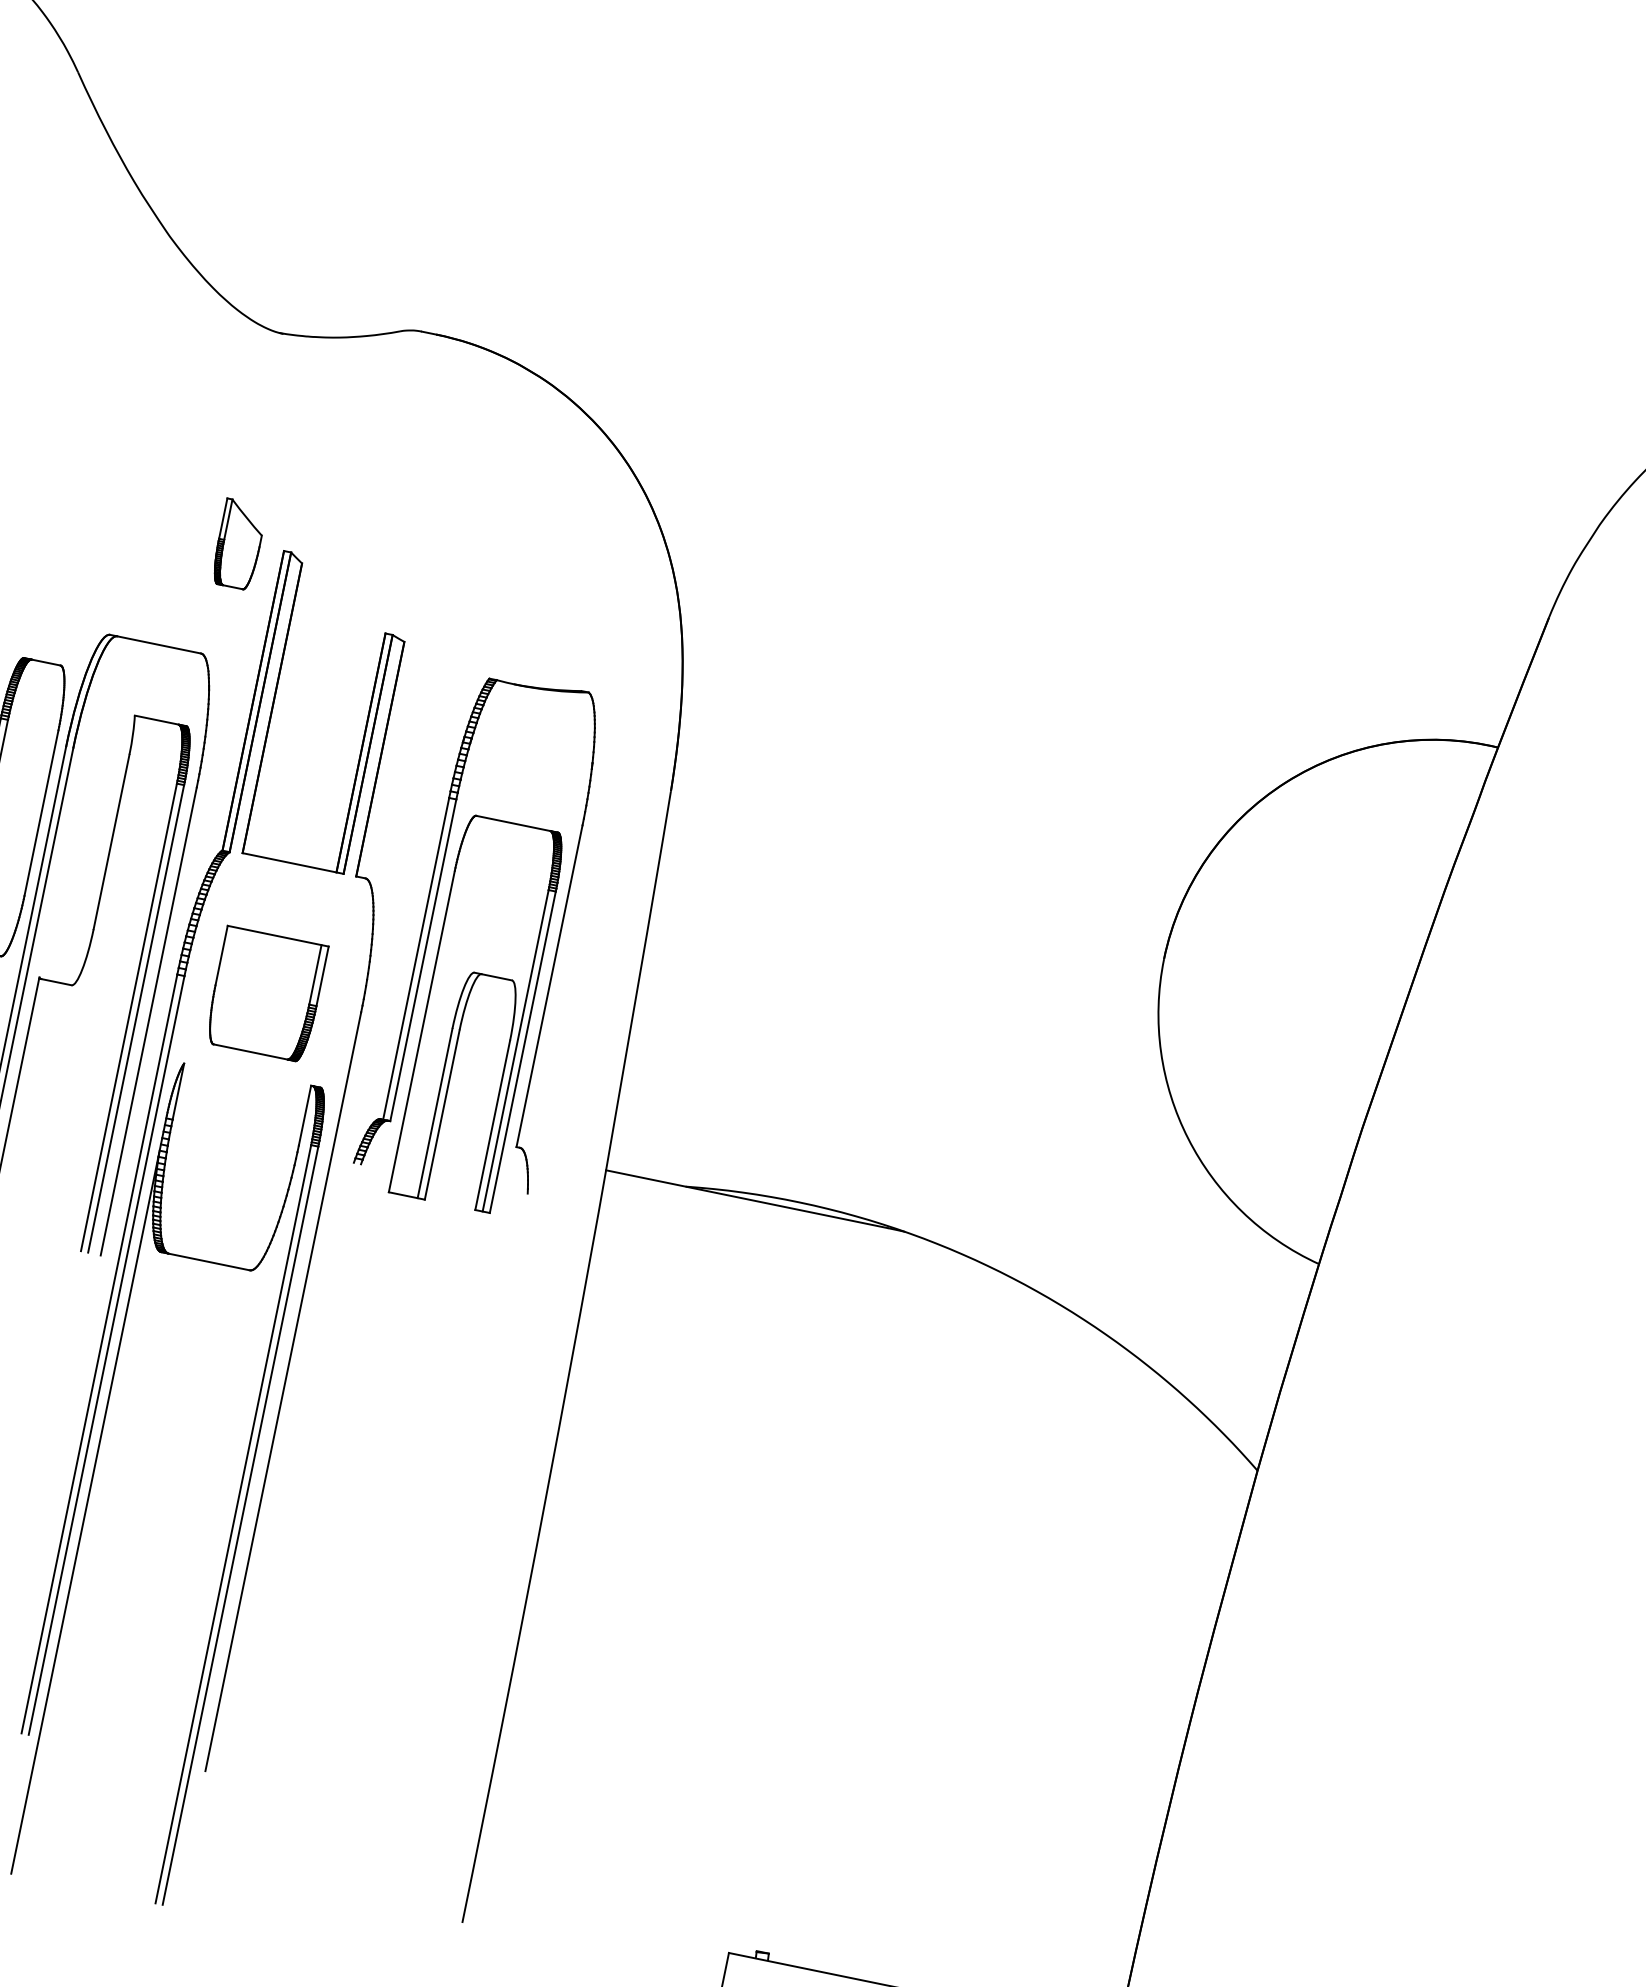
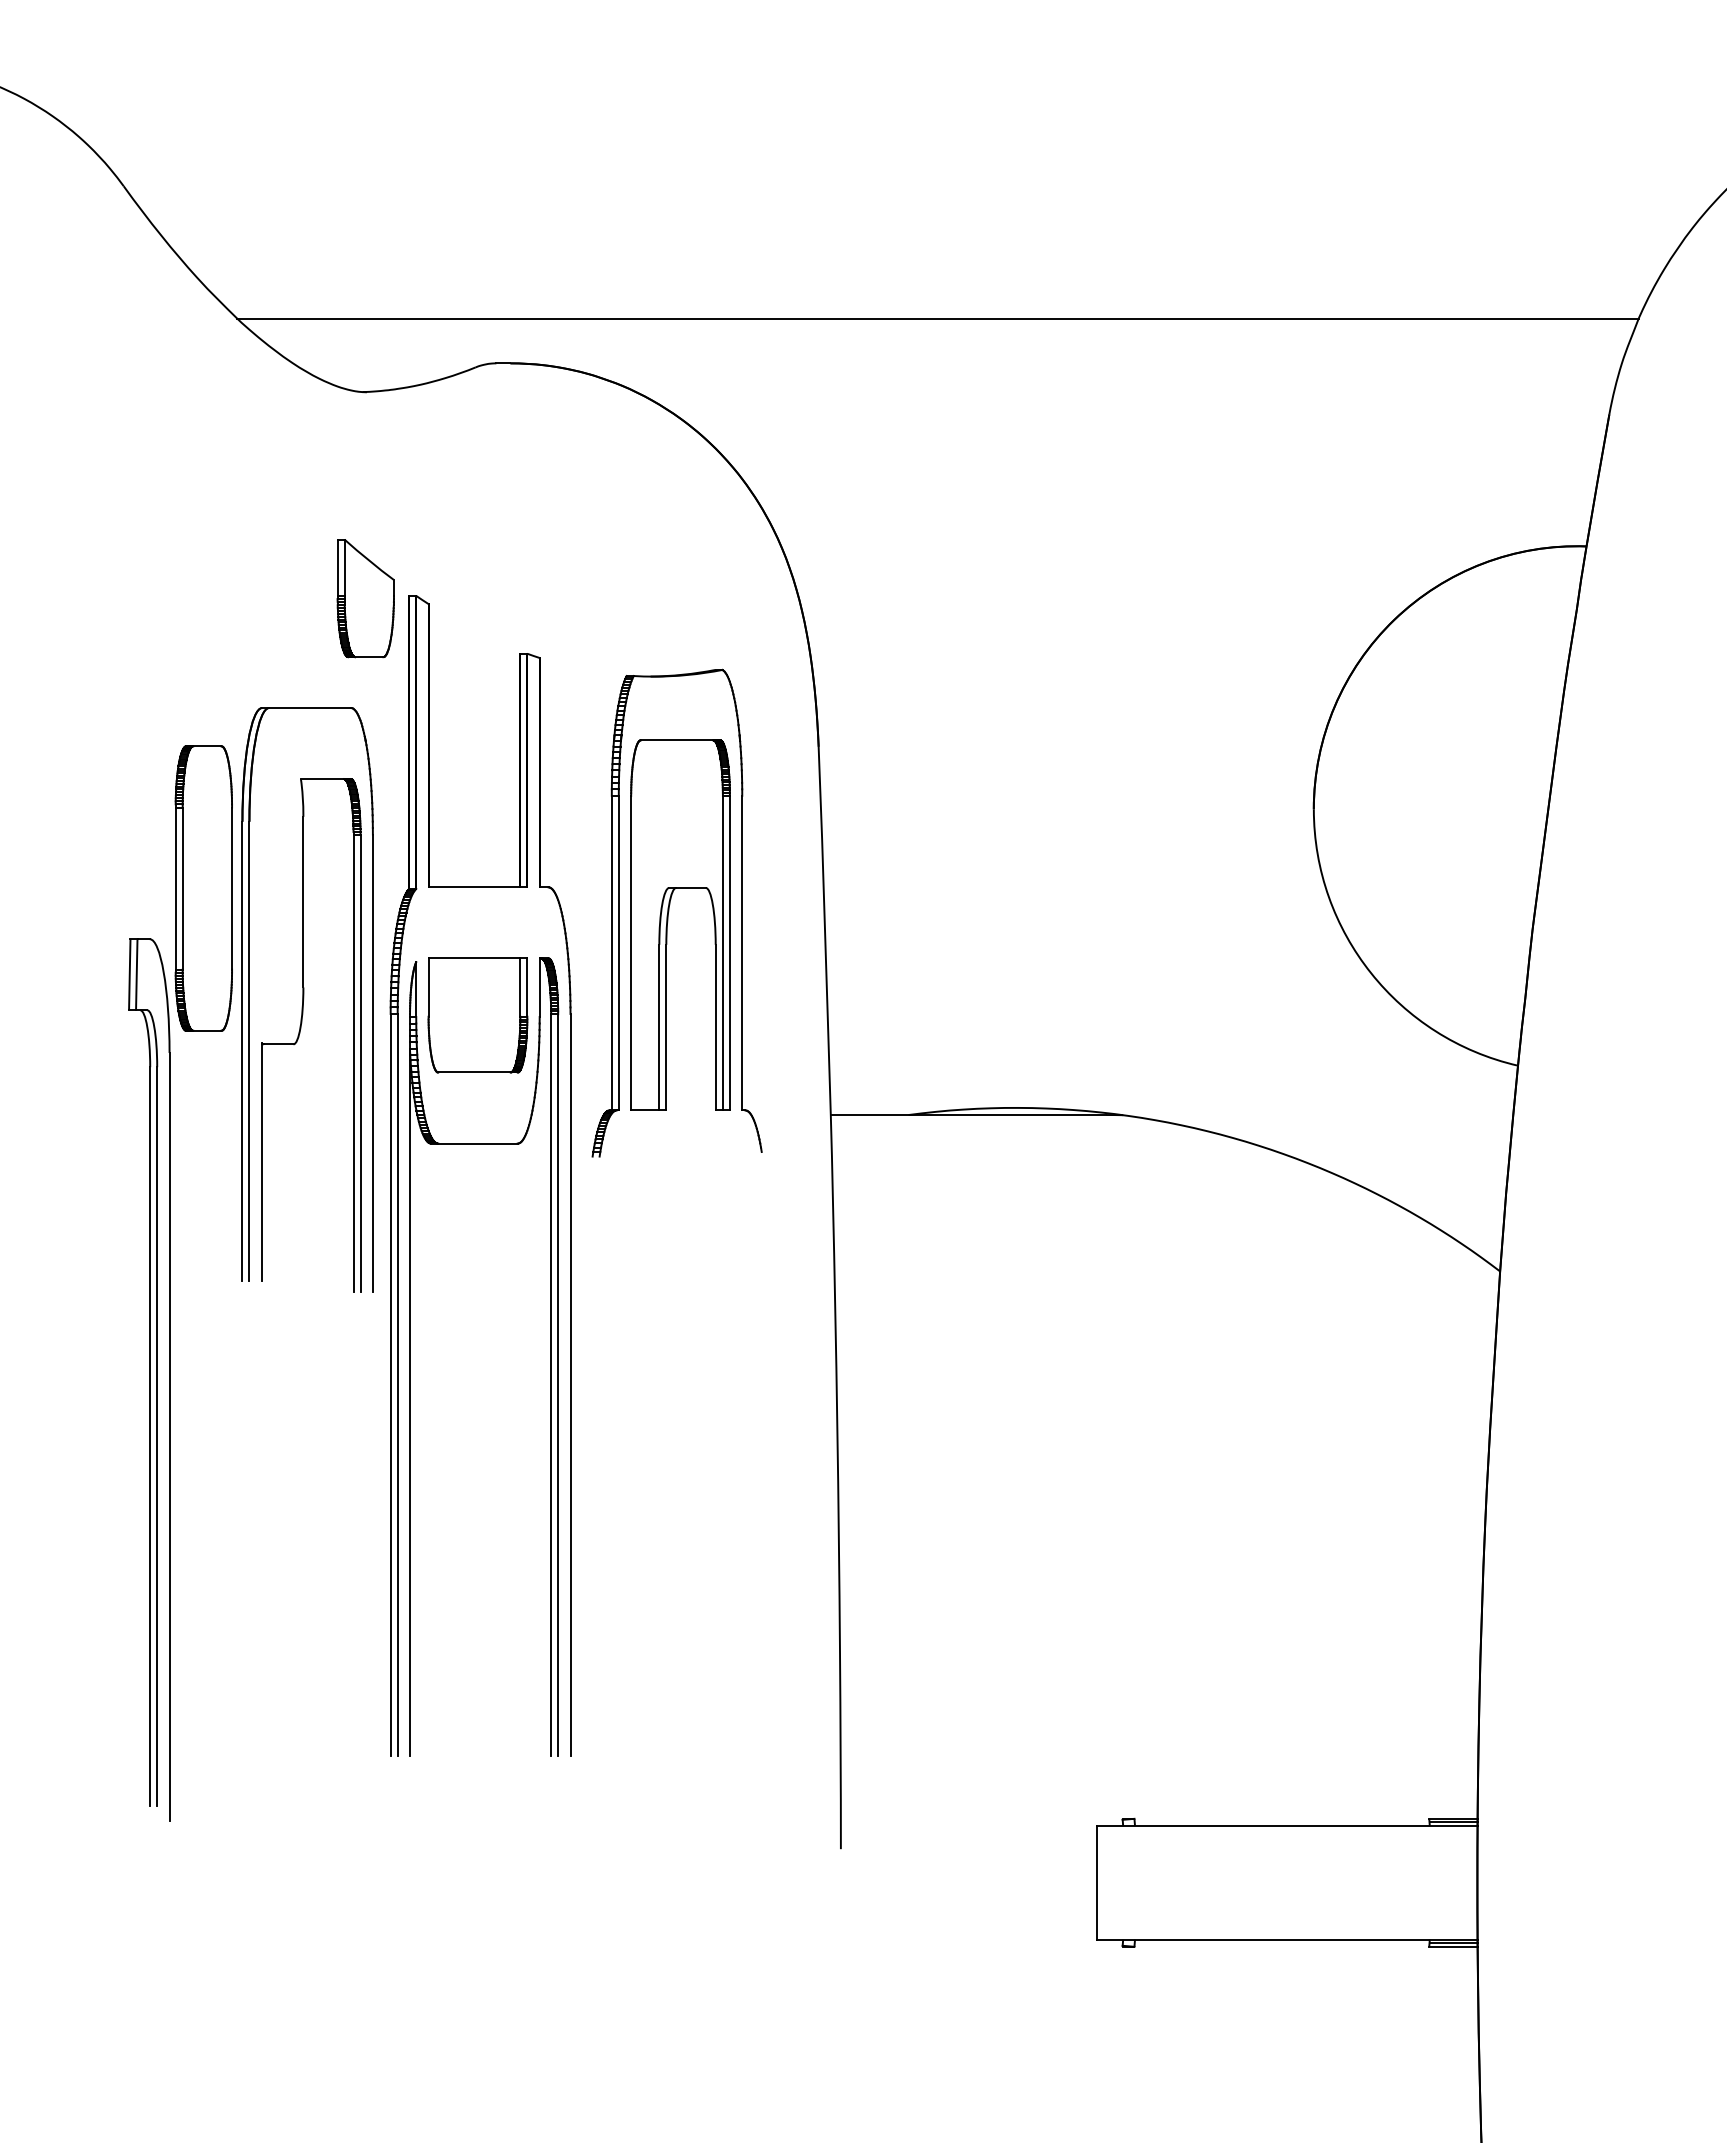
line: (882, 378) -> (937, 318), added
part: (238, 544) -> (365, 598), size x1.43
part: (466, 1007) -> (668, 922), moved
part: (238, 1494) -> (550, 1356), moved

